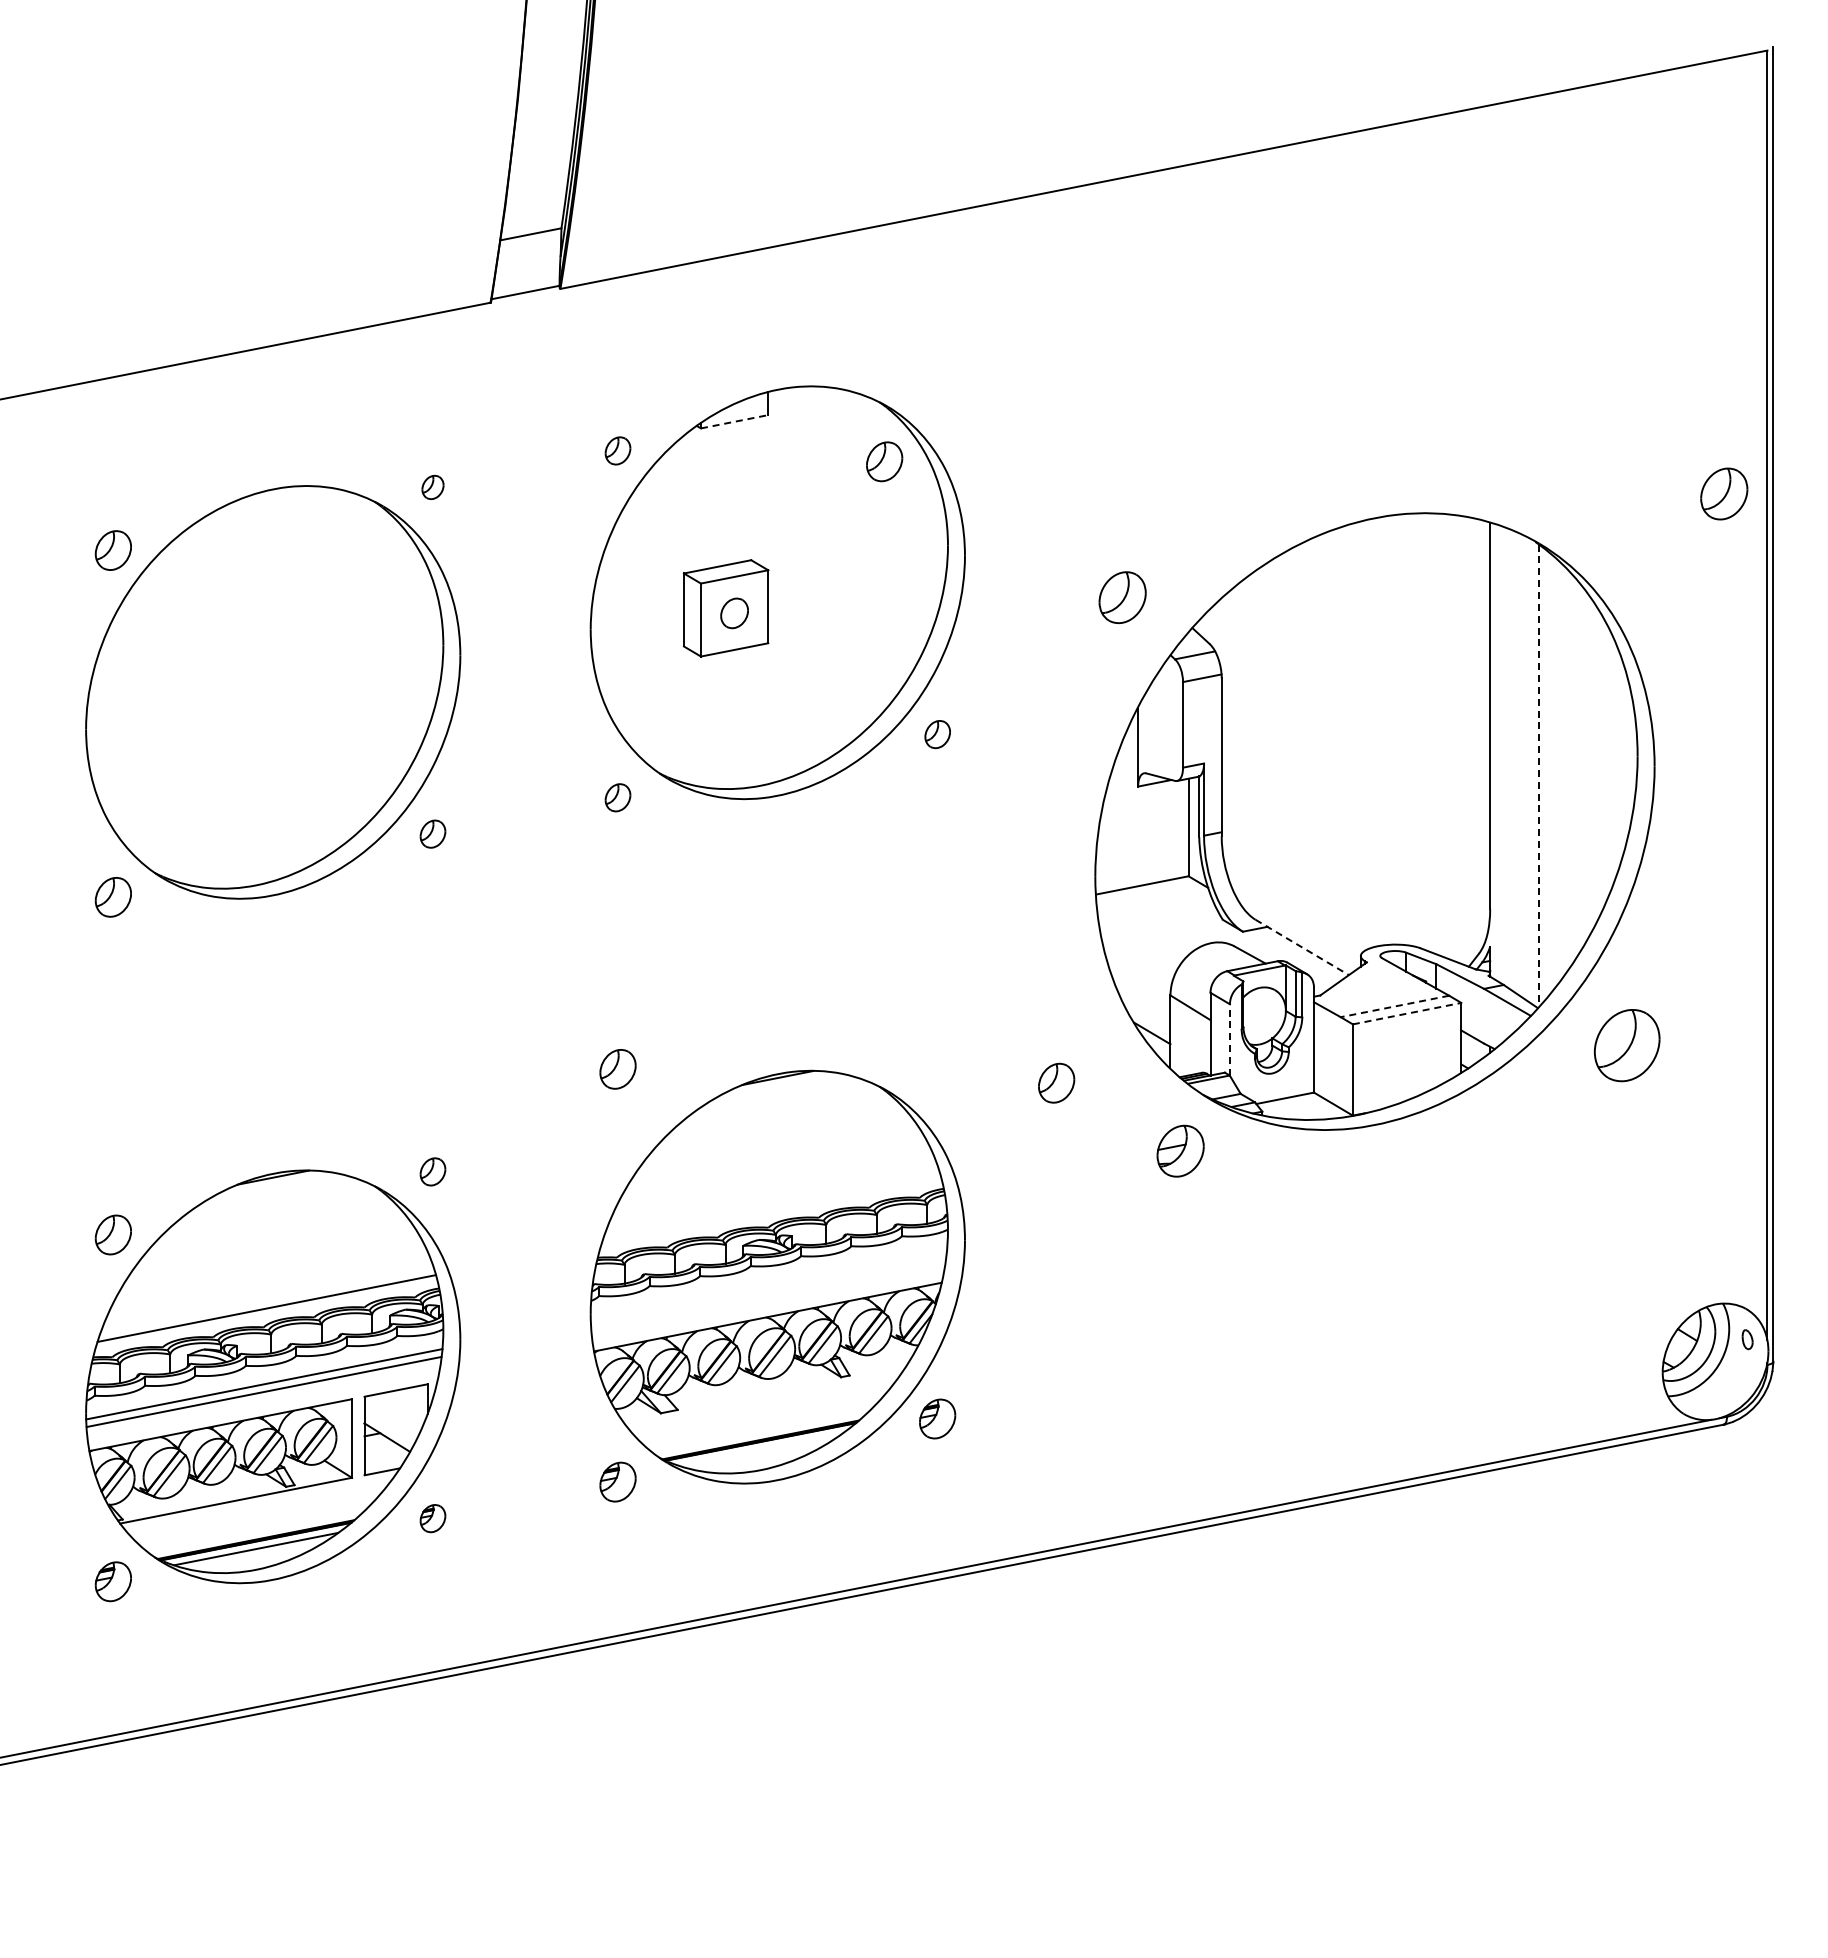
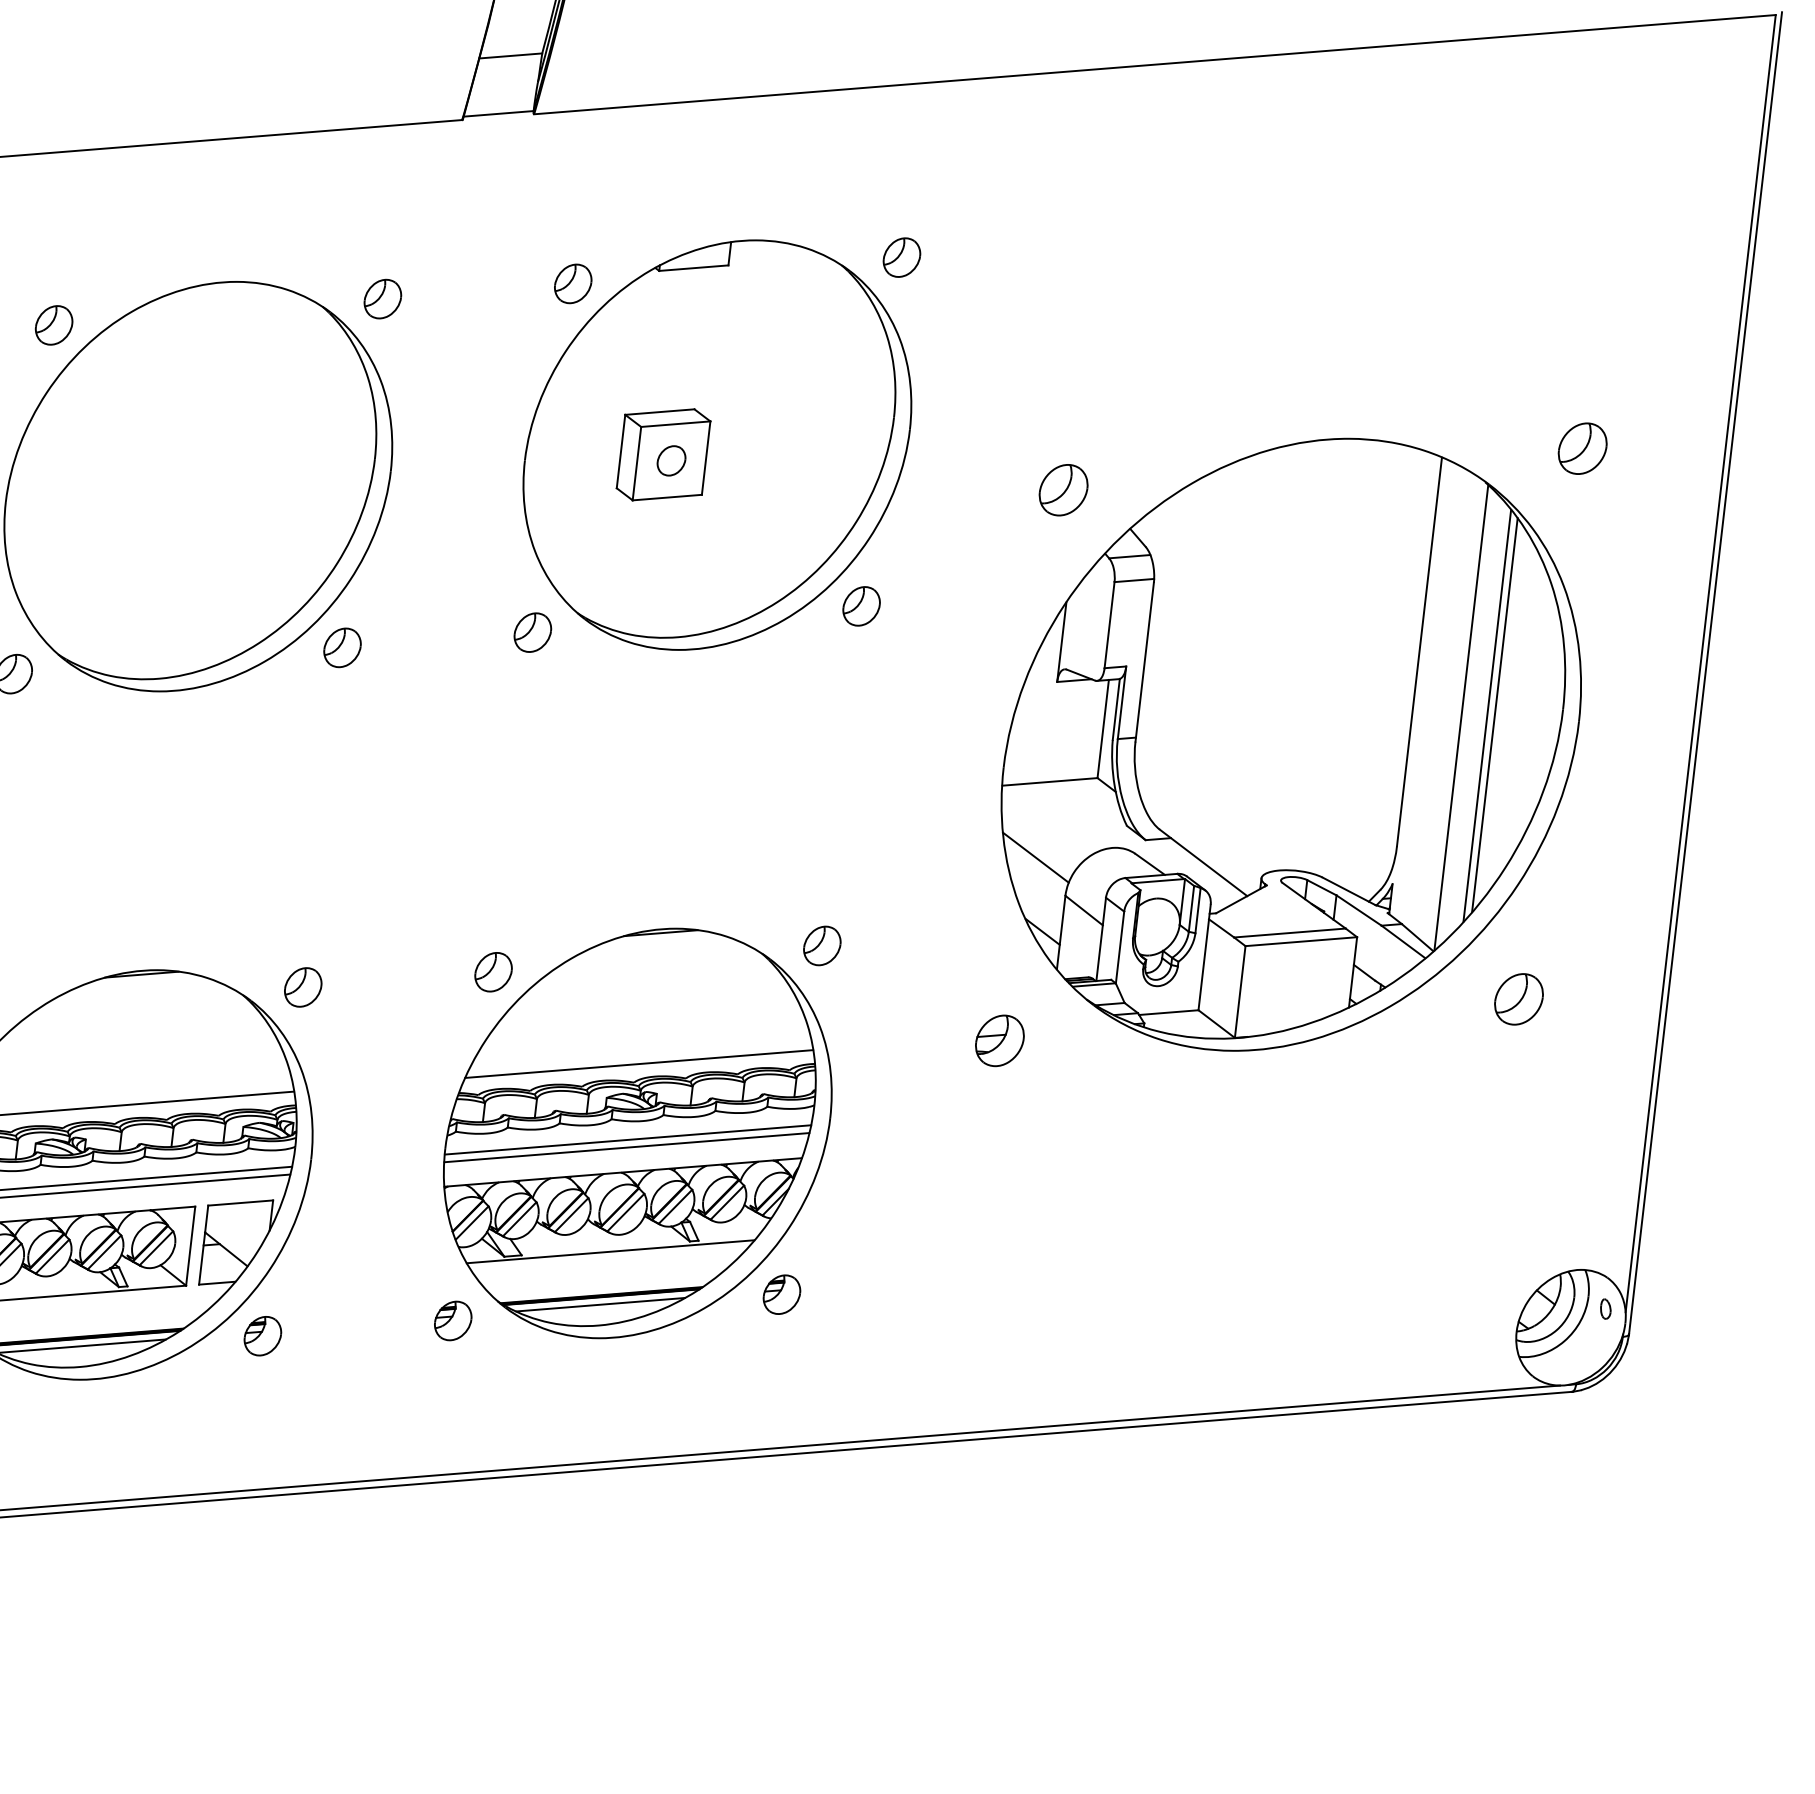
line: (735, 421) -> (694, 267), dashed -> solid
part: (617, 450) -> (572, 283), size x1.43
part: (884, 461) -> (901, 257), moved
part: (432, 487) -> (382, 299), size x1.67
part: (1724, 493) -> (1583, 448), moved
part: (937, 734) -> (861, 606), size x1.43
line: (1571, 769) -> (1495, 715), added
line: (1563, 770) -> (1486, 715), added
line: (1538, 776) -> (1461, 718), dashed -> solid
part: (617, 797) -> (532, 632), size x1.43
part: (432, 833) -> (342, 647), size x1.43
line: (1302, 947) -> (1203, 862), dashed -> solid
line: (1137, 961) -> (1036, 857), added
line: (1394, 1006) -> (1289, 932), dashed -> solid
line: (1407, 1013) -> (1301, 941), dashed -> solid
line: (1229, 1040) -> (1119, 947), dashed -> solid
part: (1627, 1045) -> (1519, 999), size x0.71
part: (617, 1069) -> (493, 972), moved
part: (1056, 1082) -> (822, 945), moved
part: (1180, 1150) -> (999, 1040), moved
part: (432, 1171) -> (302, 986), size x1.43
line: (771, 1208) -> (639, 1063), added
line: (768, 1284) -> (627, 1139), added
line: (768, 1292) -> (626, 1147), added
line: (764, 1395) -> (610, 1250), added
line: (760, 1449) -> (600, 1304), added
part: (432, 1518) -> (262, 1335), size x1.43

